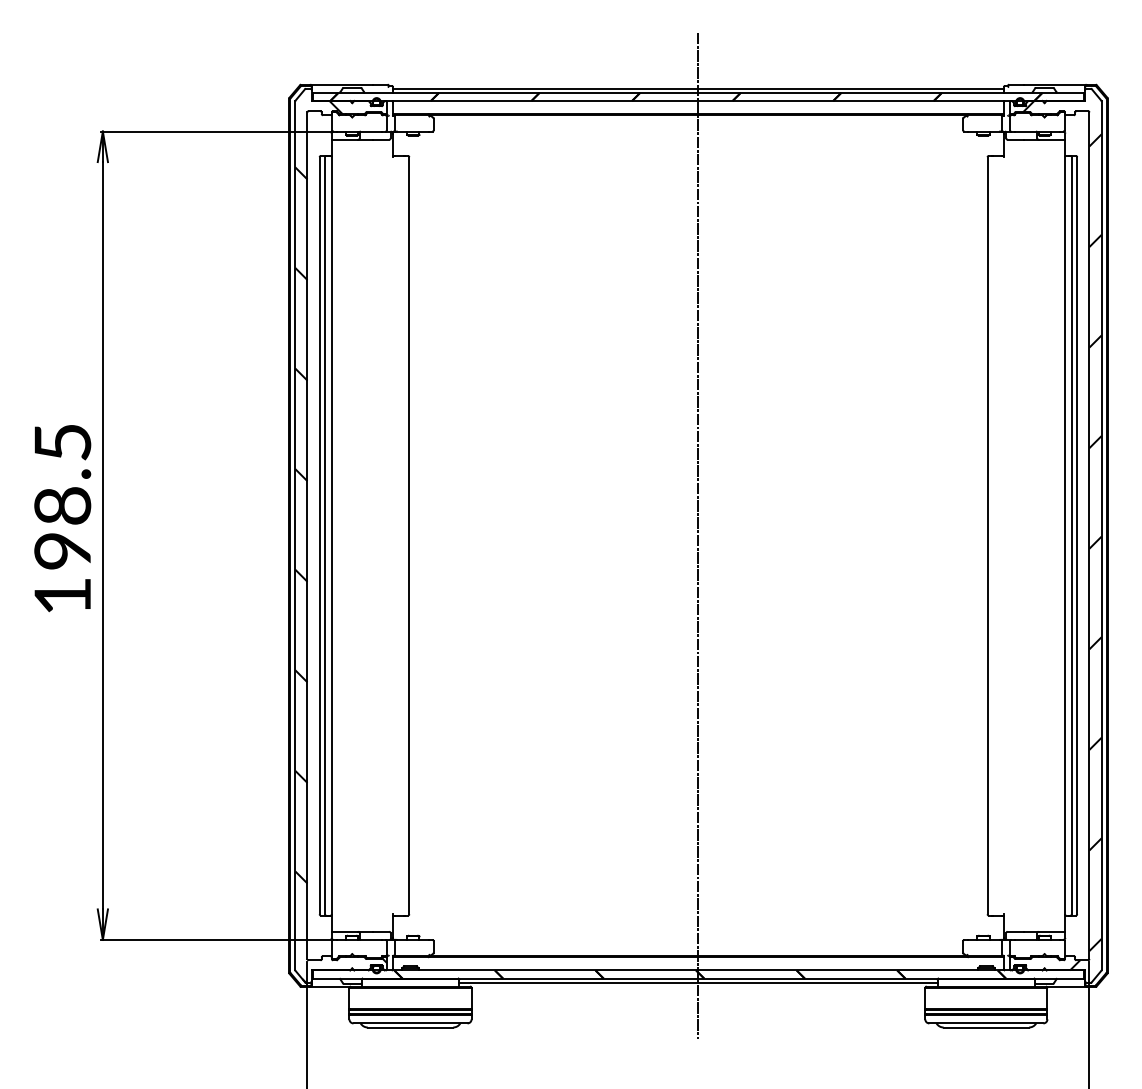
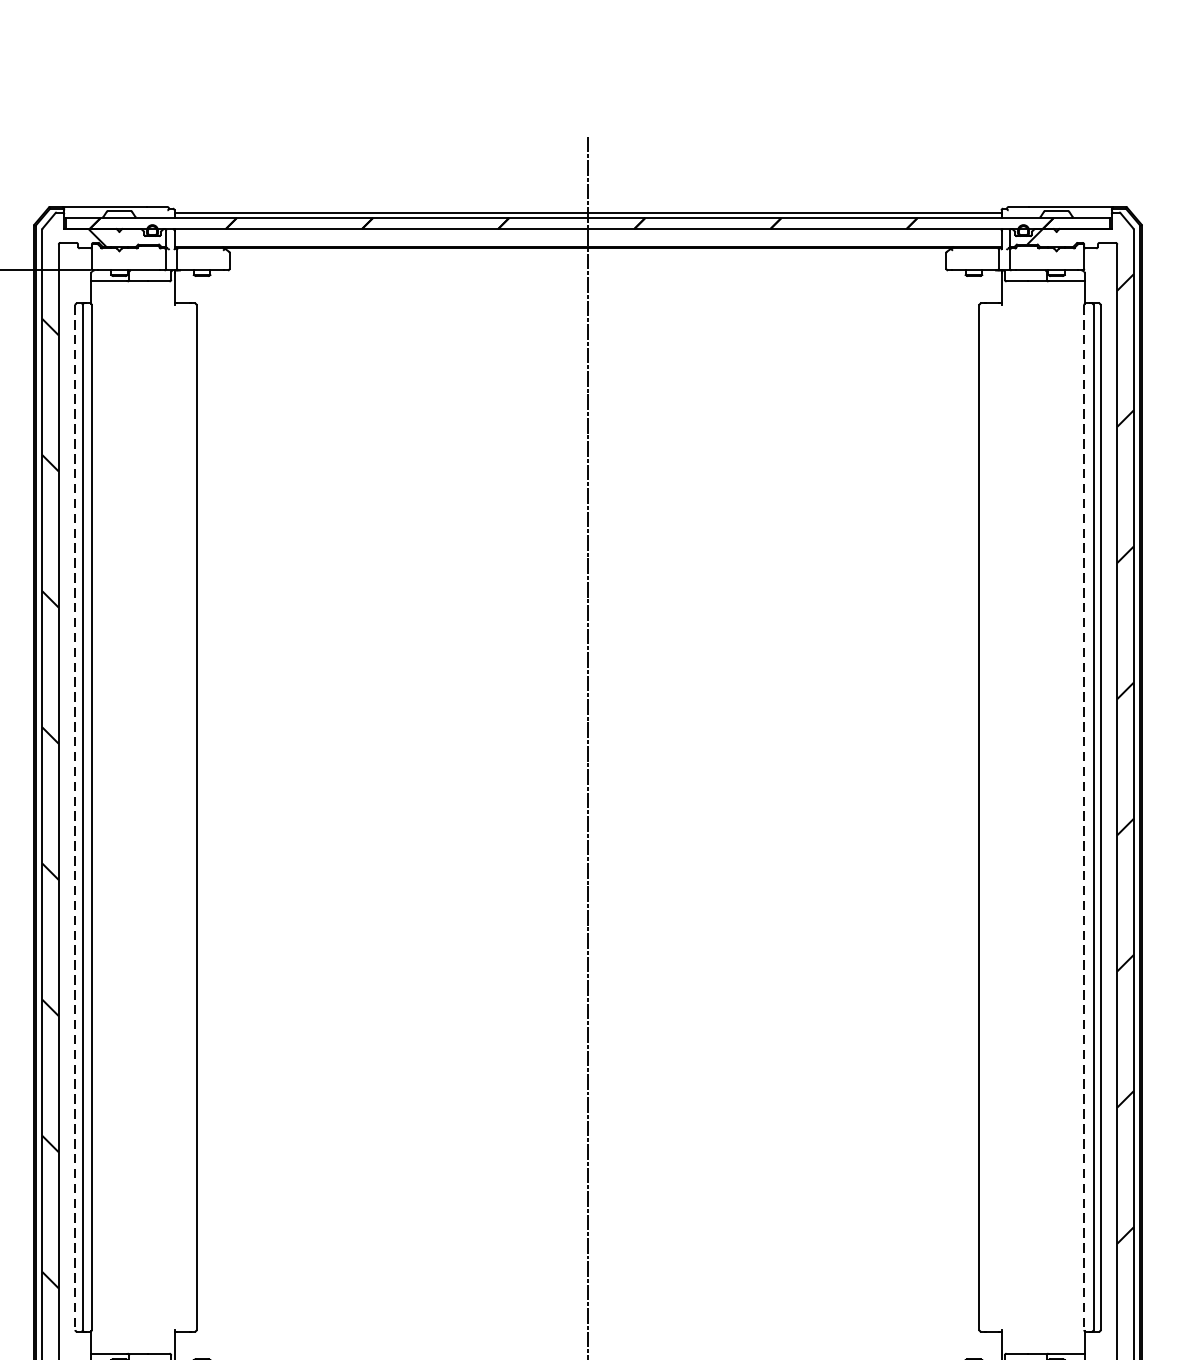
line: (319, 535) -> (75, 817), solid -> dashed
line: (1064, 535) -> (1083, 817), solid -> dashed

